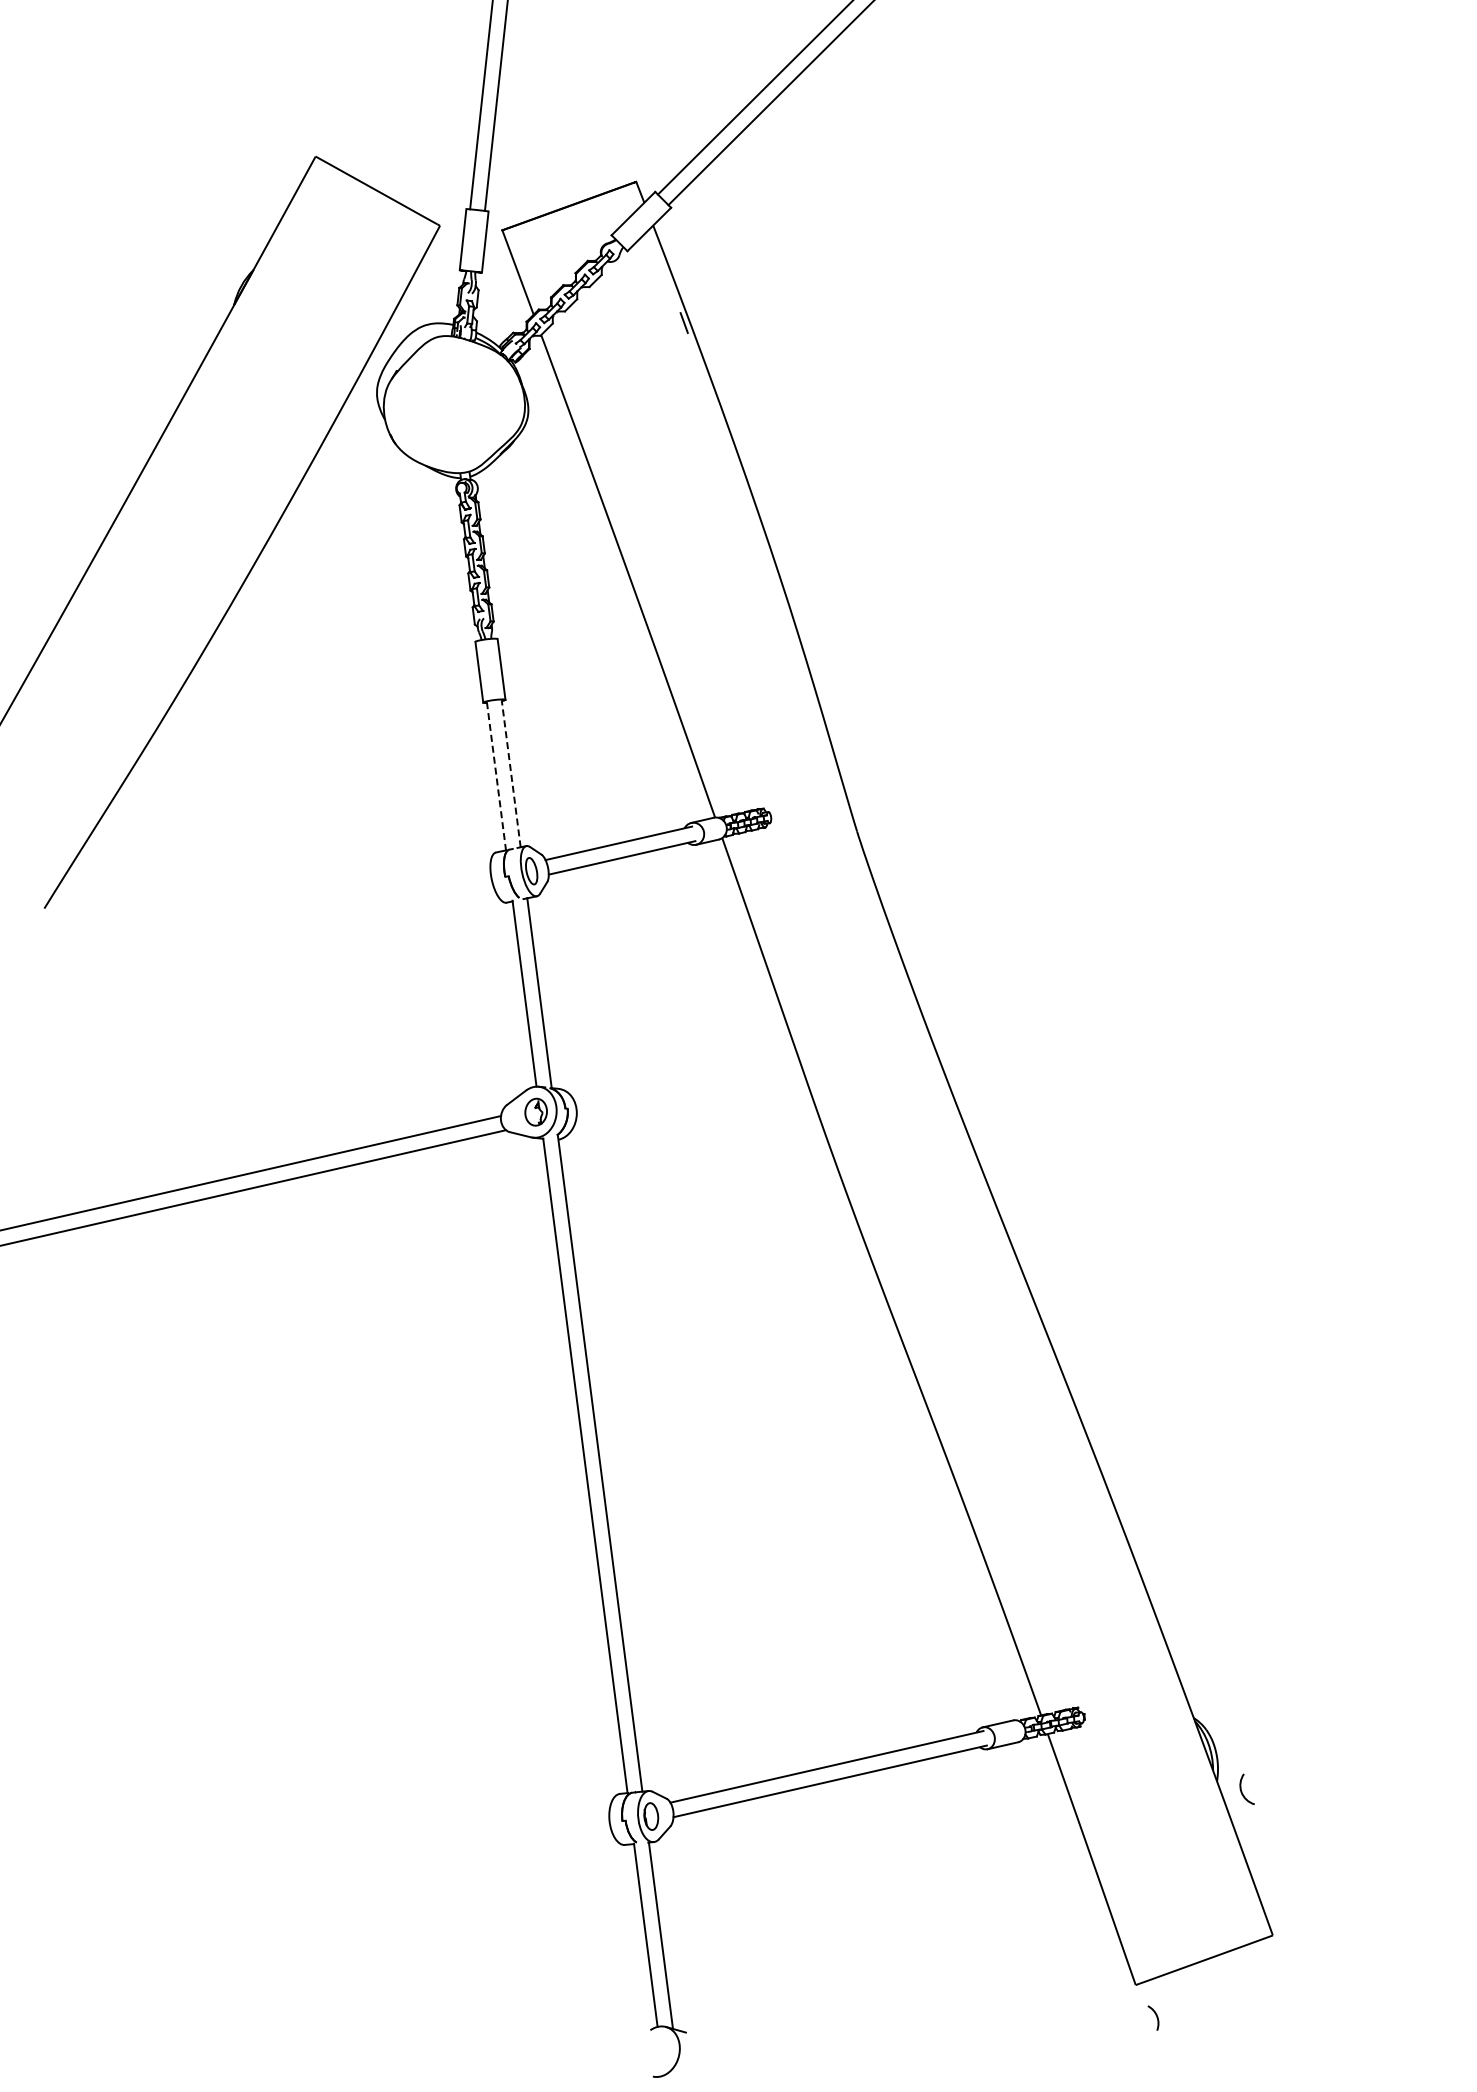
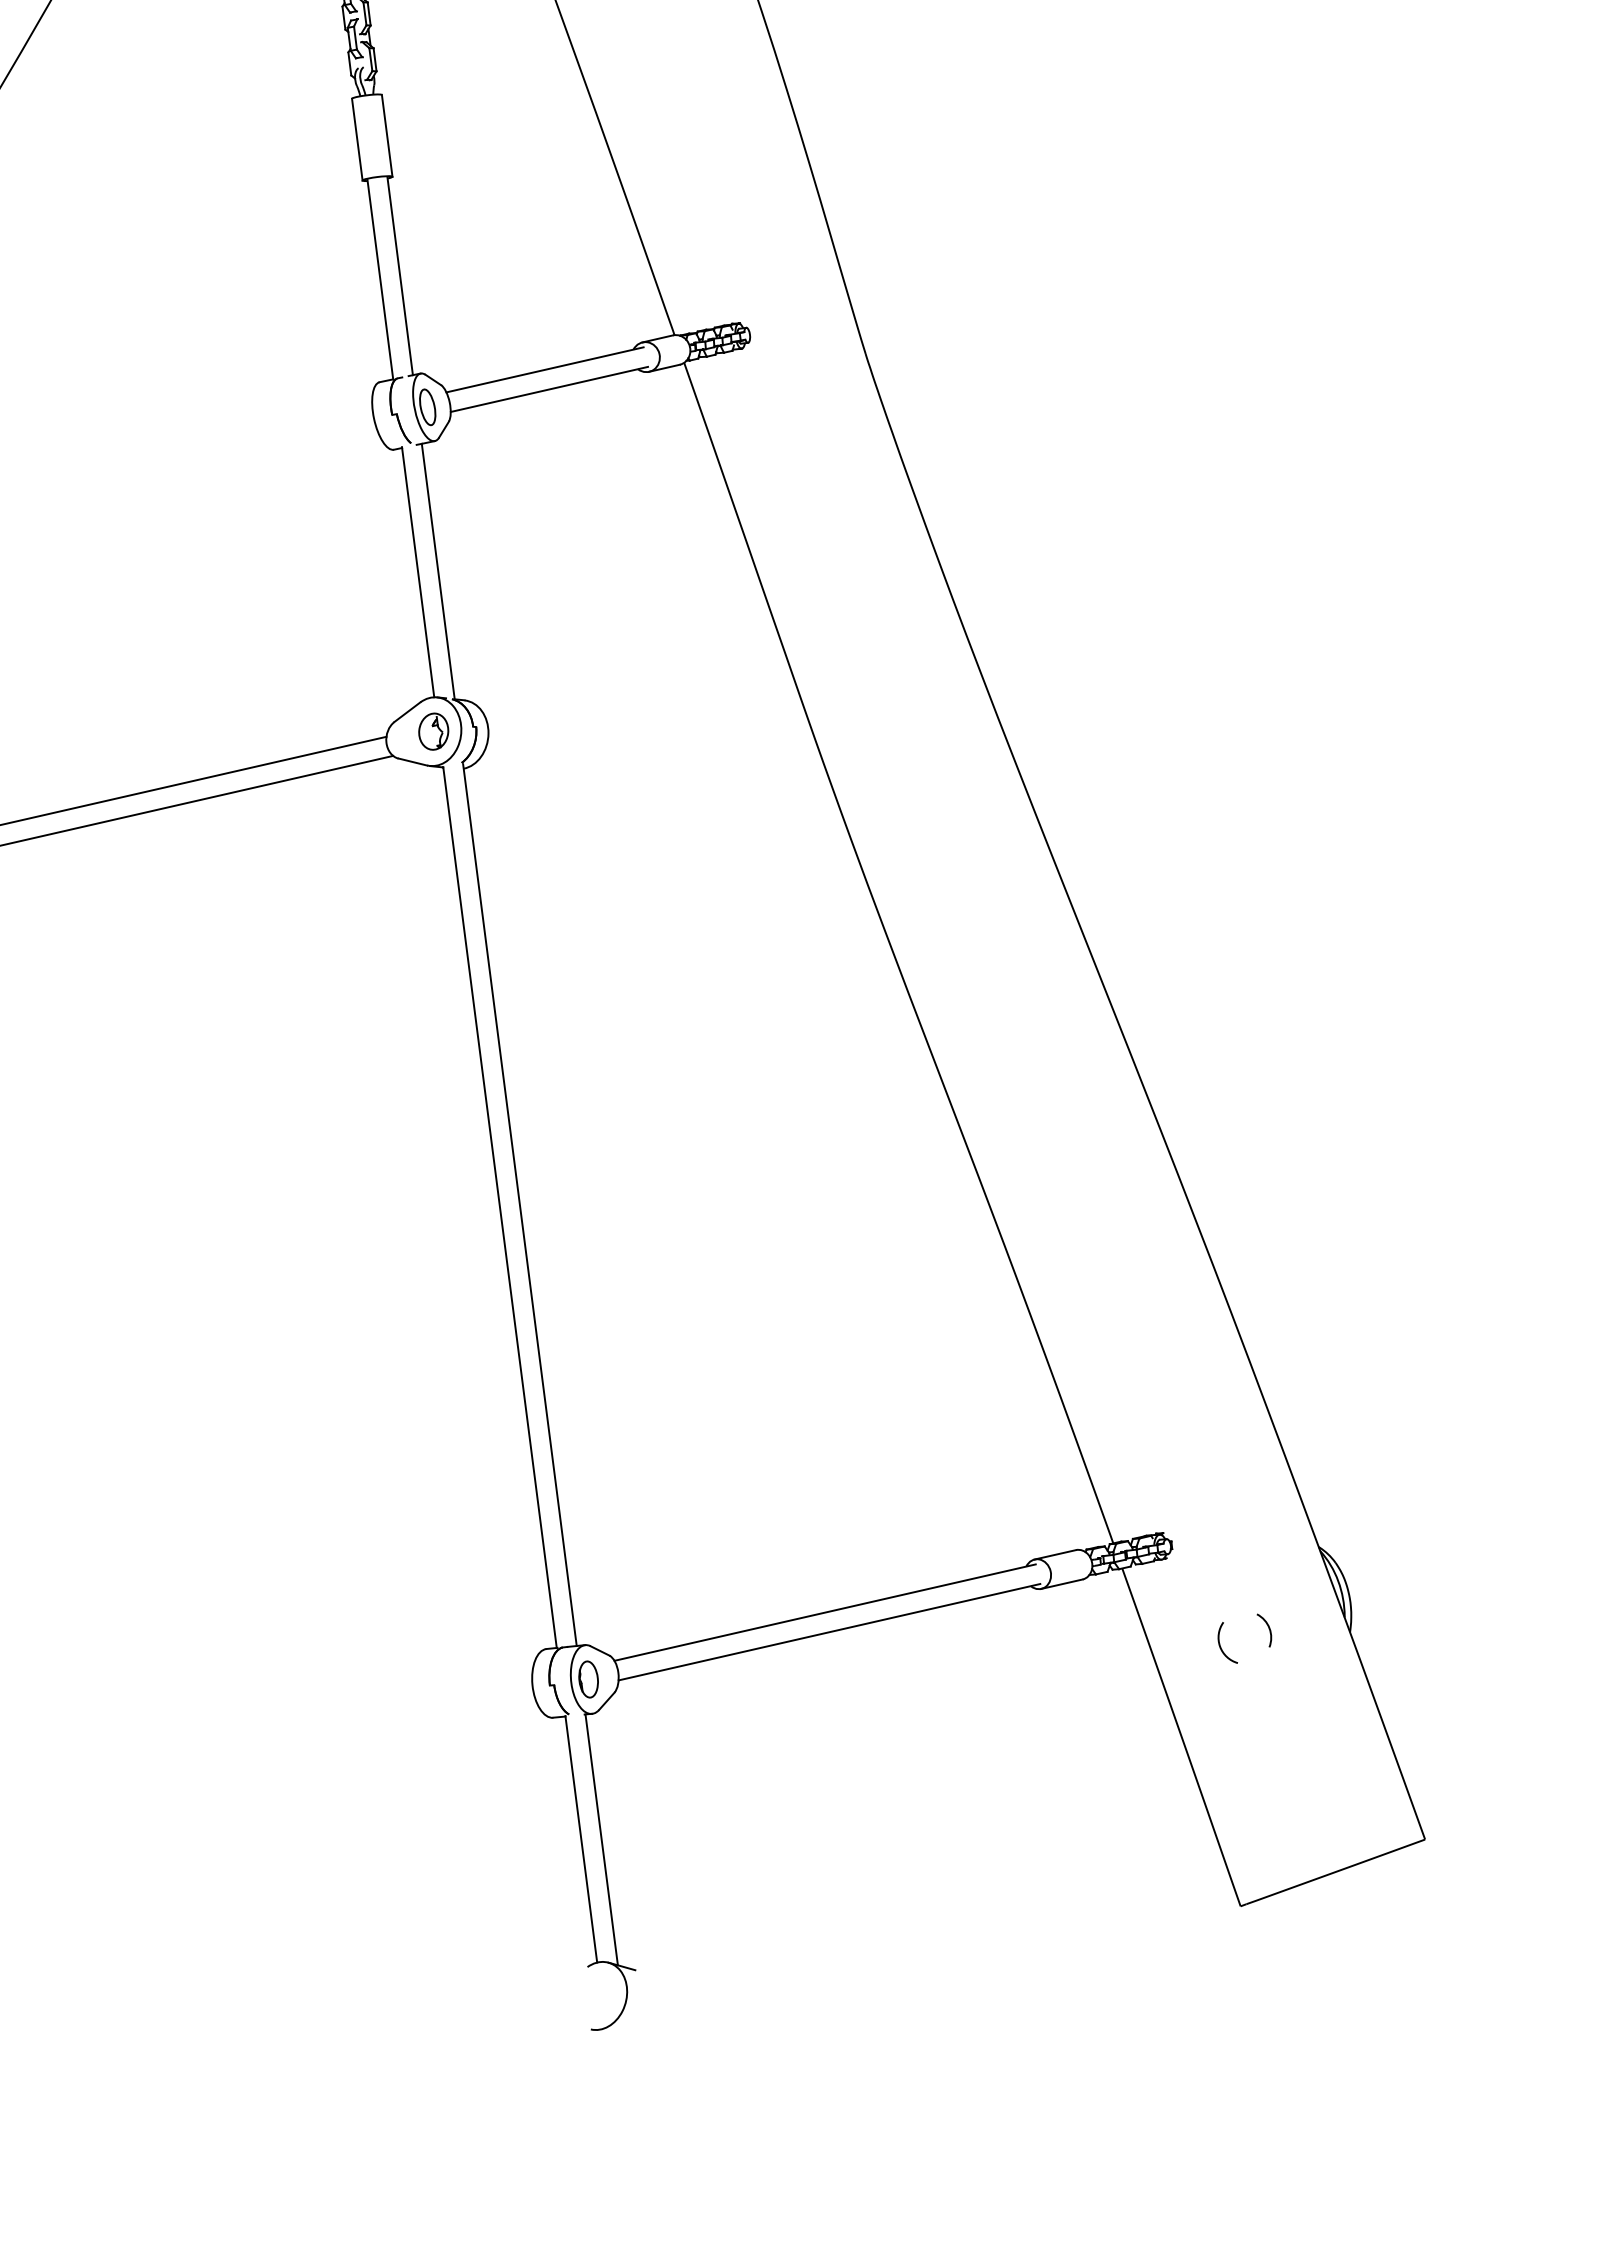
line: (511, 773) -> (400, 275), dashed -> solid
line: (496, 776) -> (380, 279), dashed -> solid
arc: (1242, 1791) -> (1221, 1645), moved
arc: (1155, 2015) -> (1267, 1626), moved

